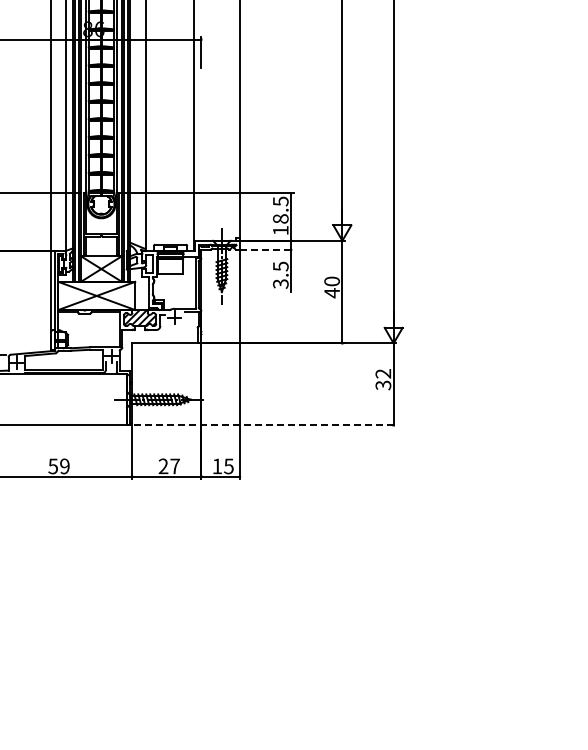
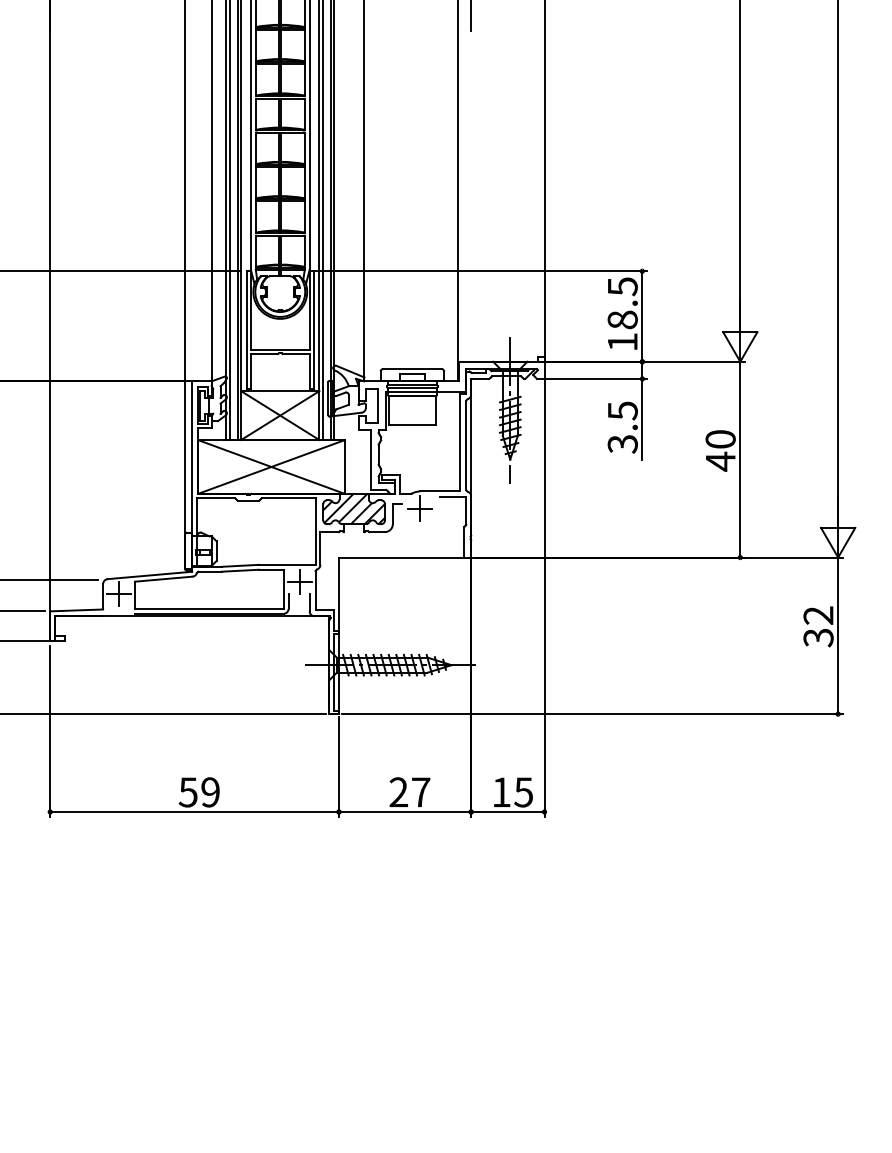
line: (267, 249) -> (597, 378), dashed -> solid
line: (265, 425) -> (593, 714), dashed -> solid

